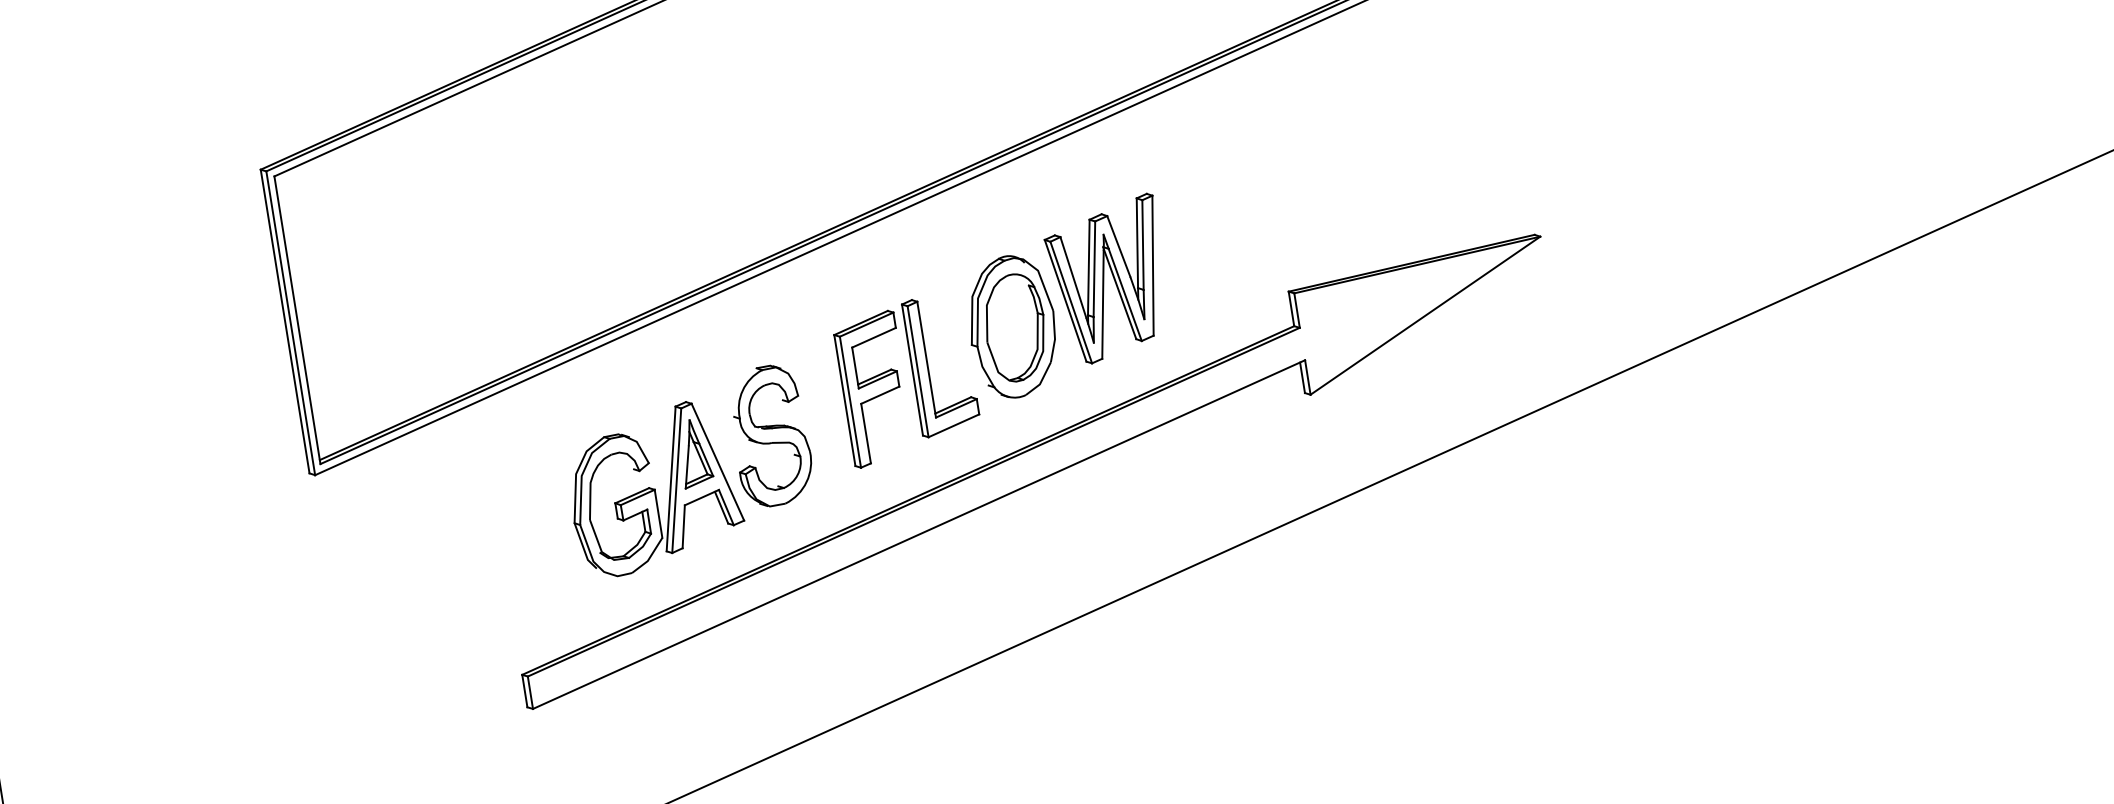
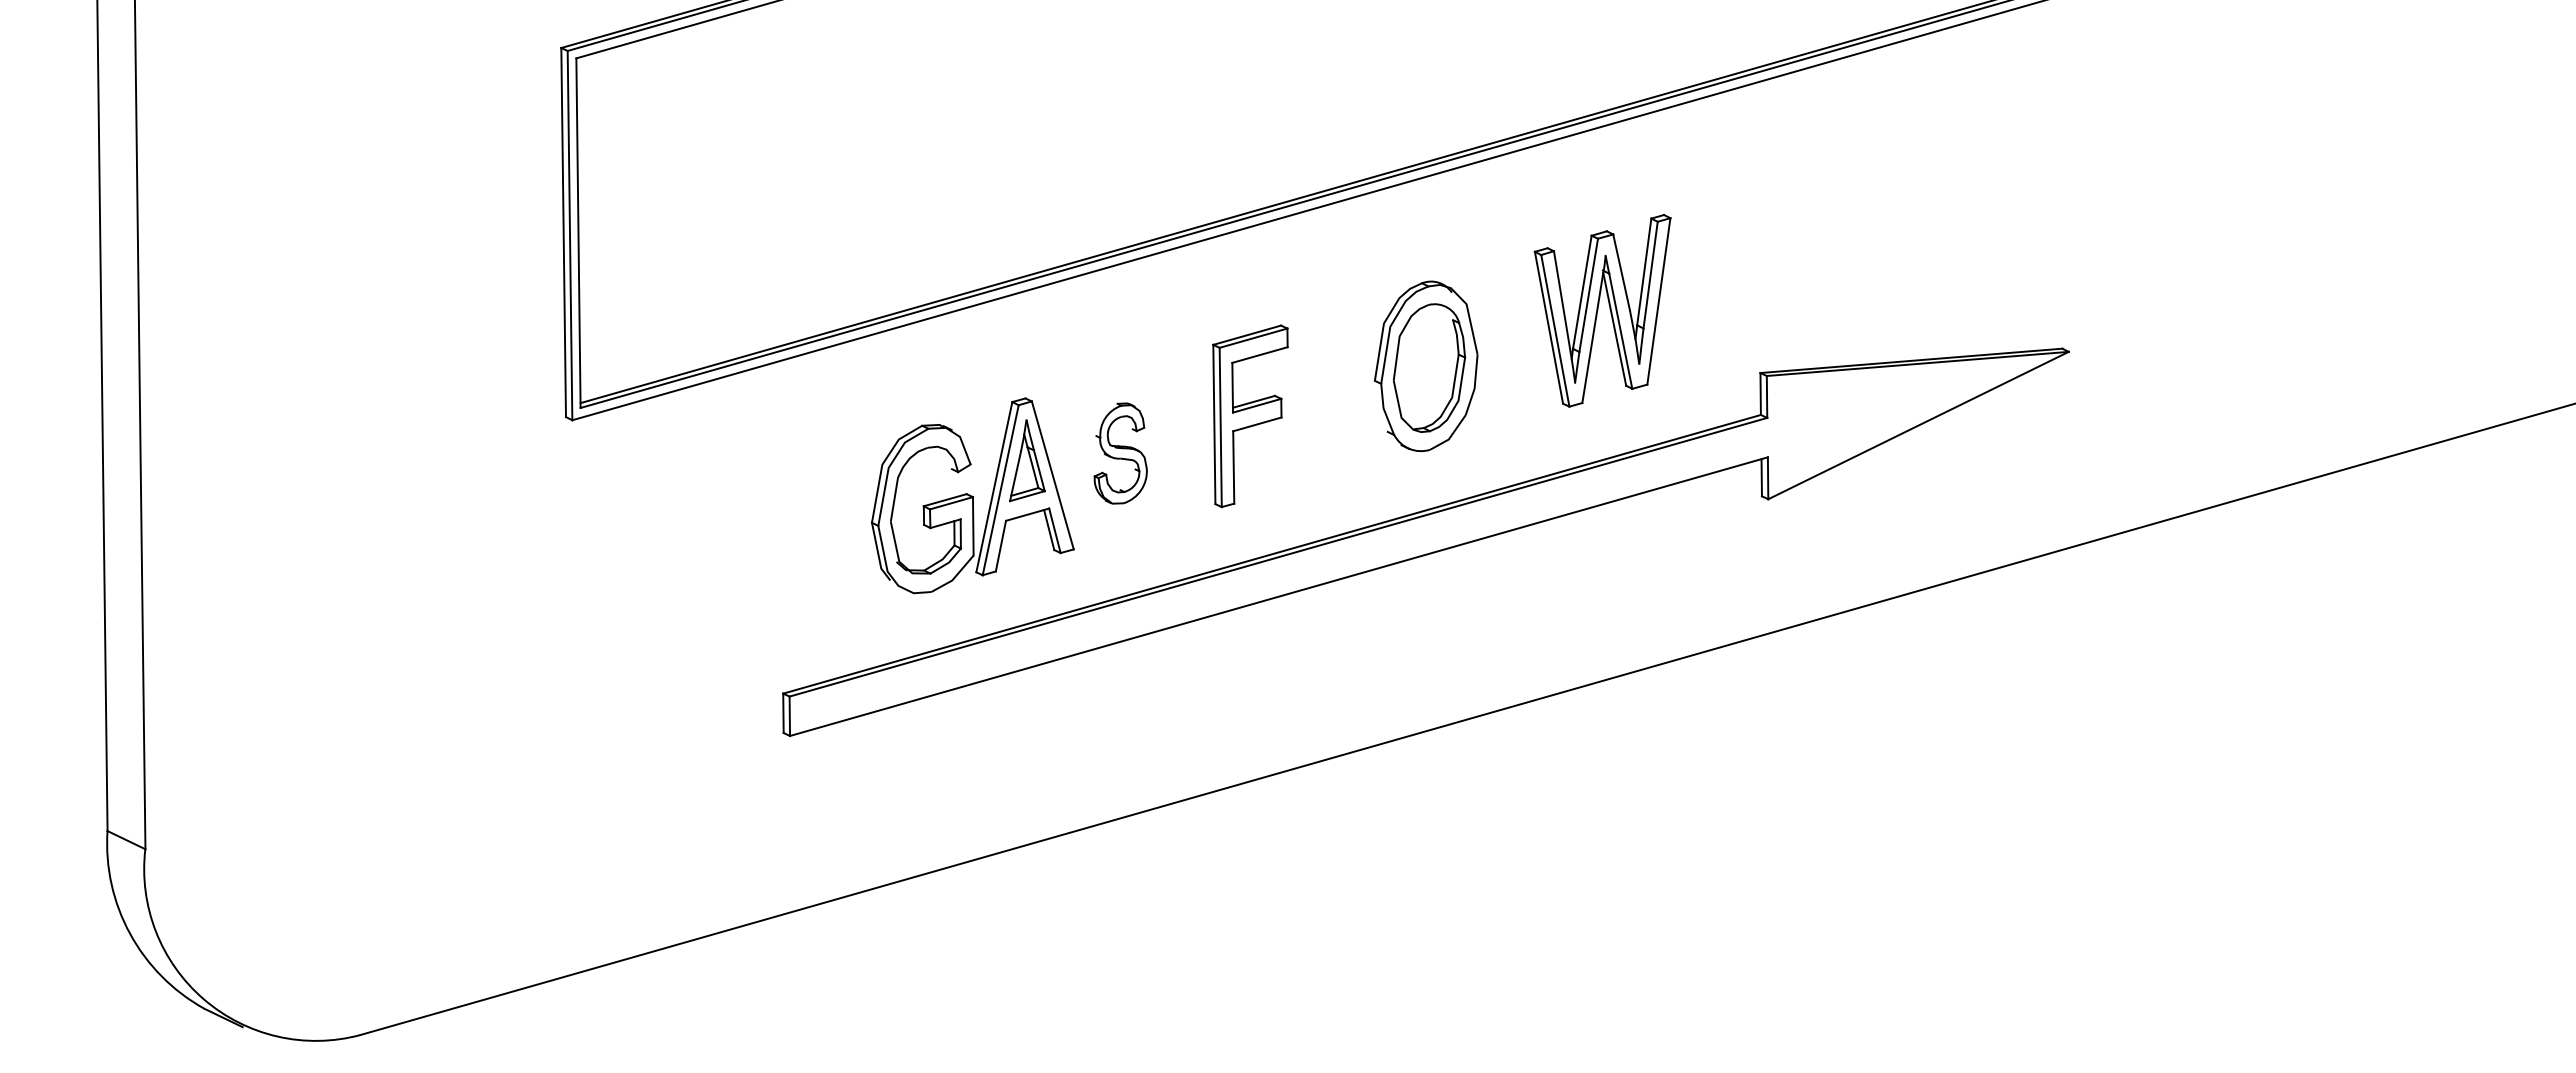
part: (1107, 280) -> (1602, 310), moved
part: (928, 367) -> (1319, 399), removed
part: (771, 435) -> (1120, 453), size x0.6

